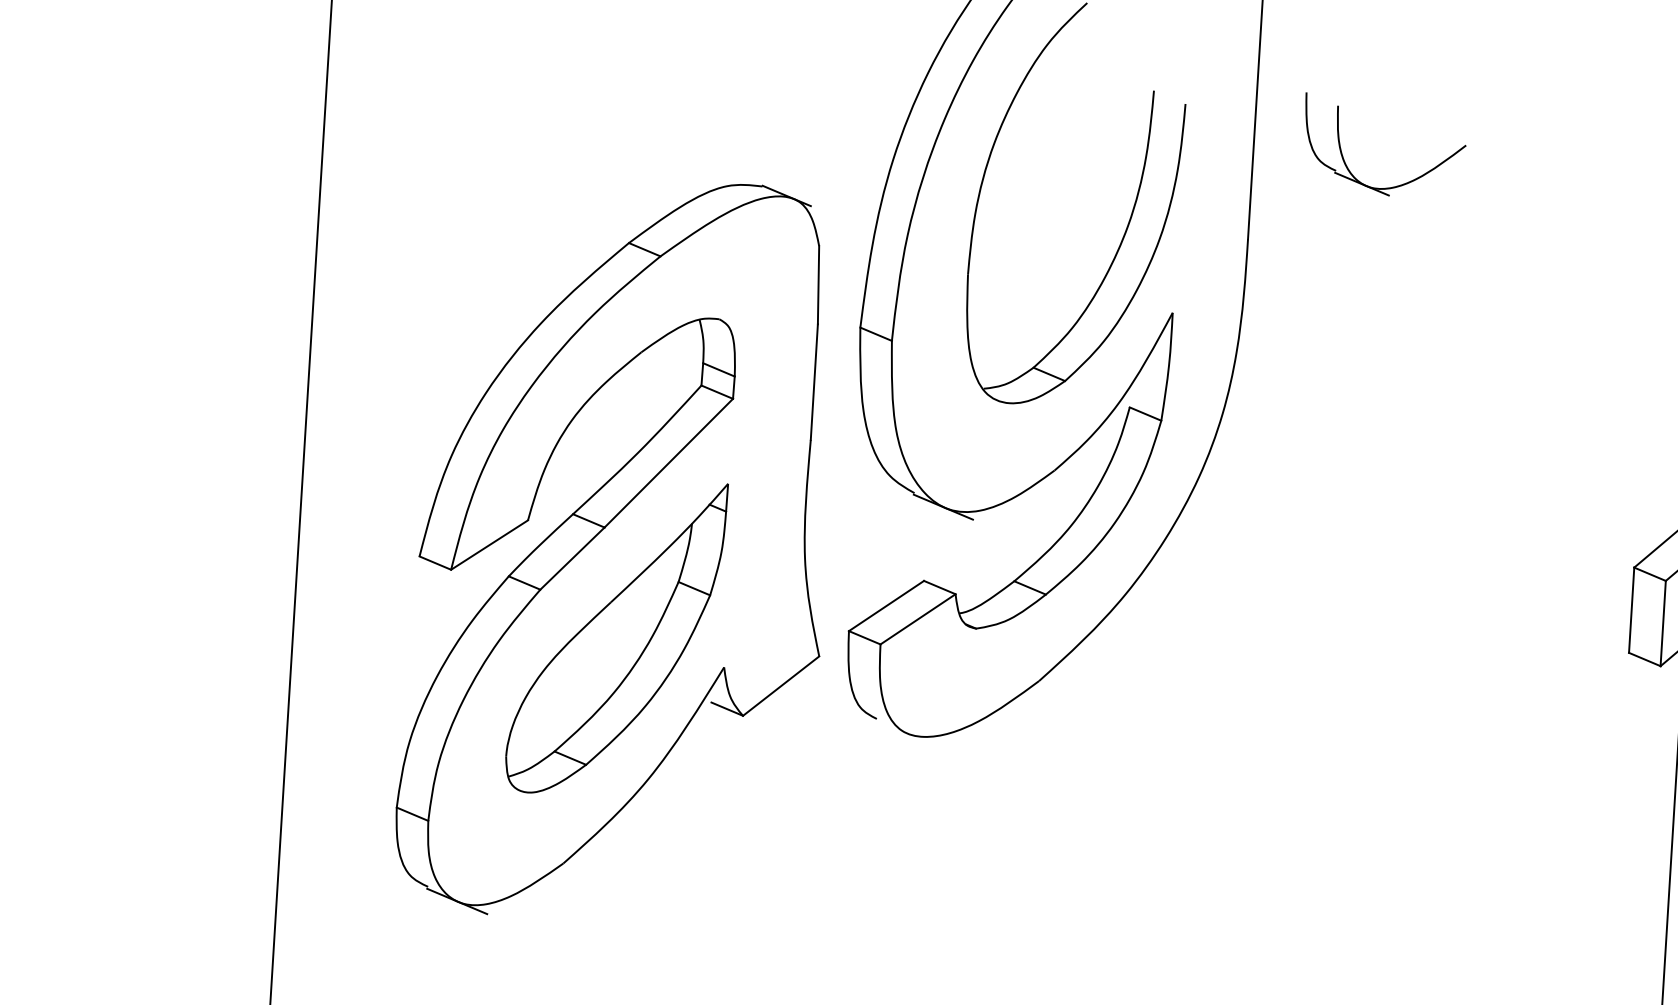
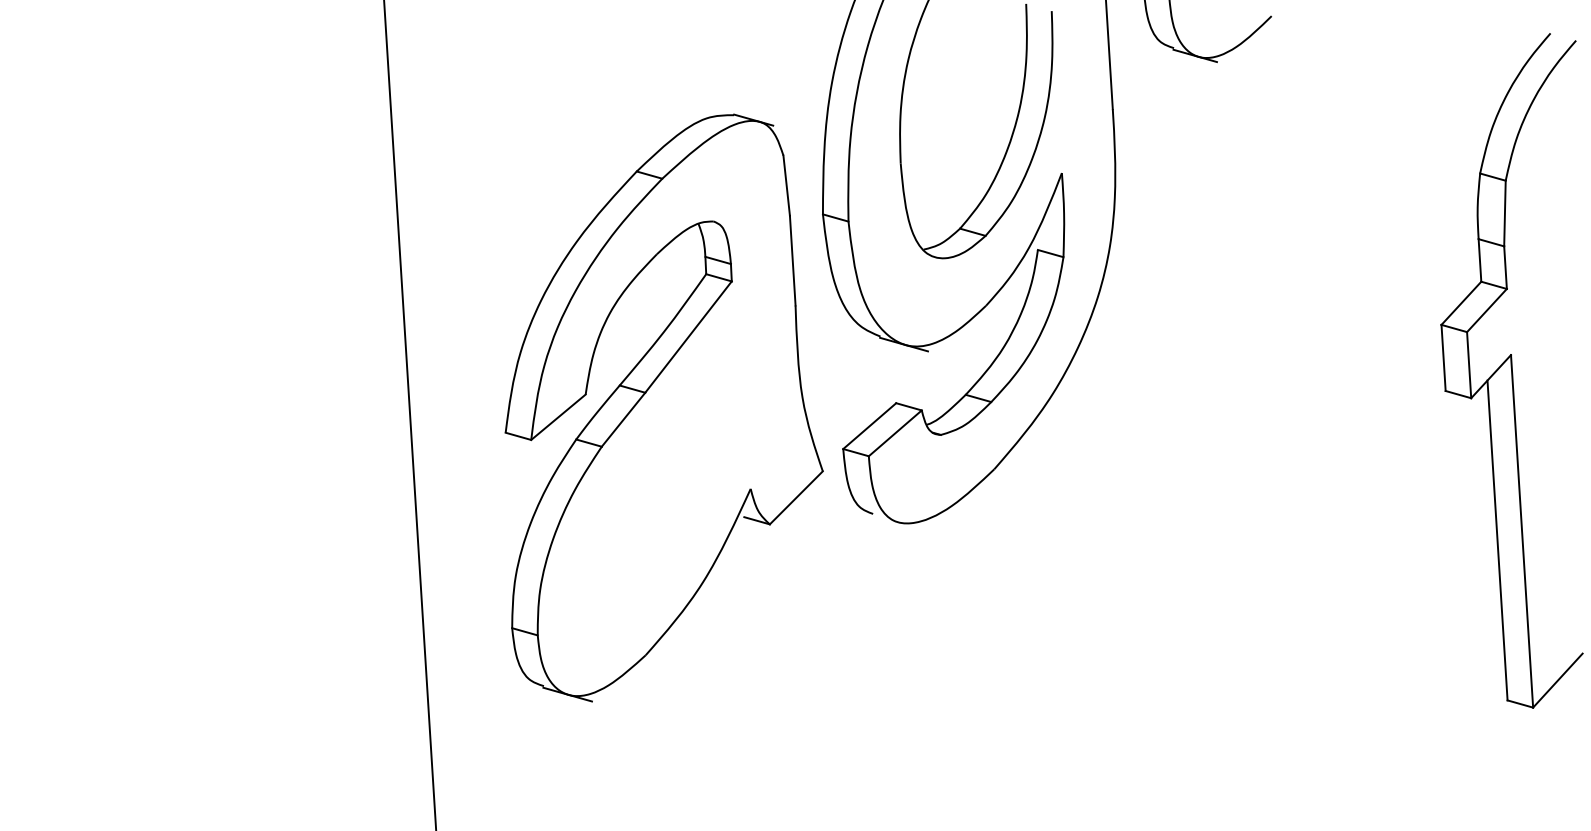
part: (615, 636) -> (664, 475), removed

